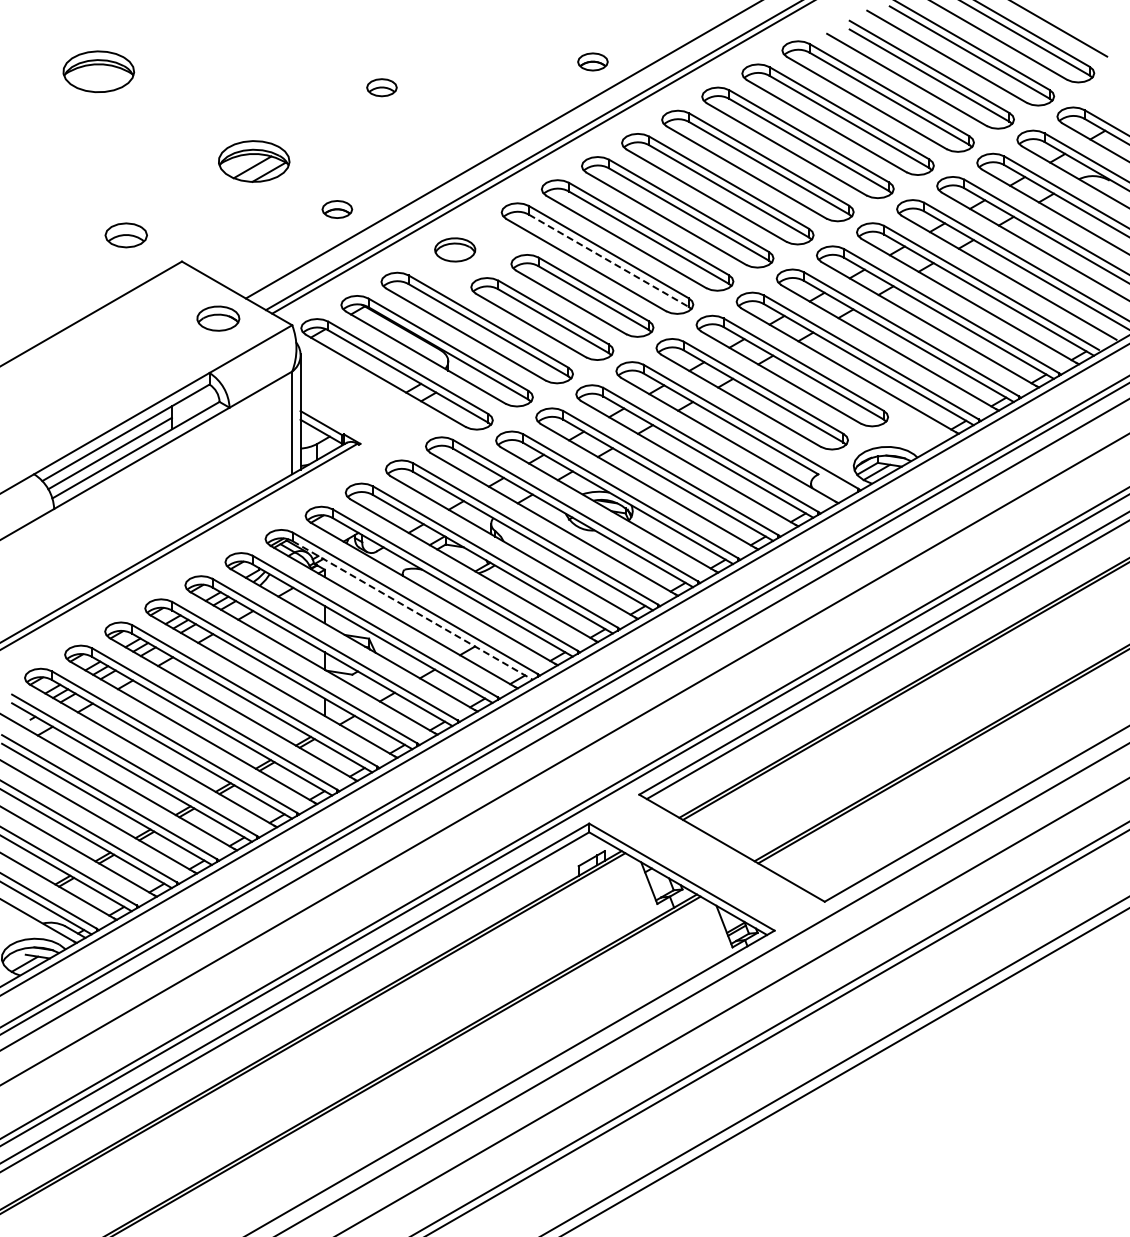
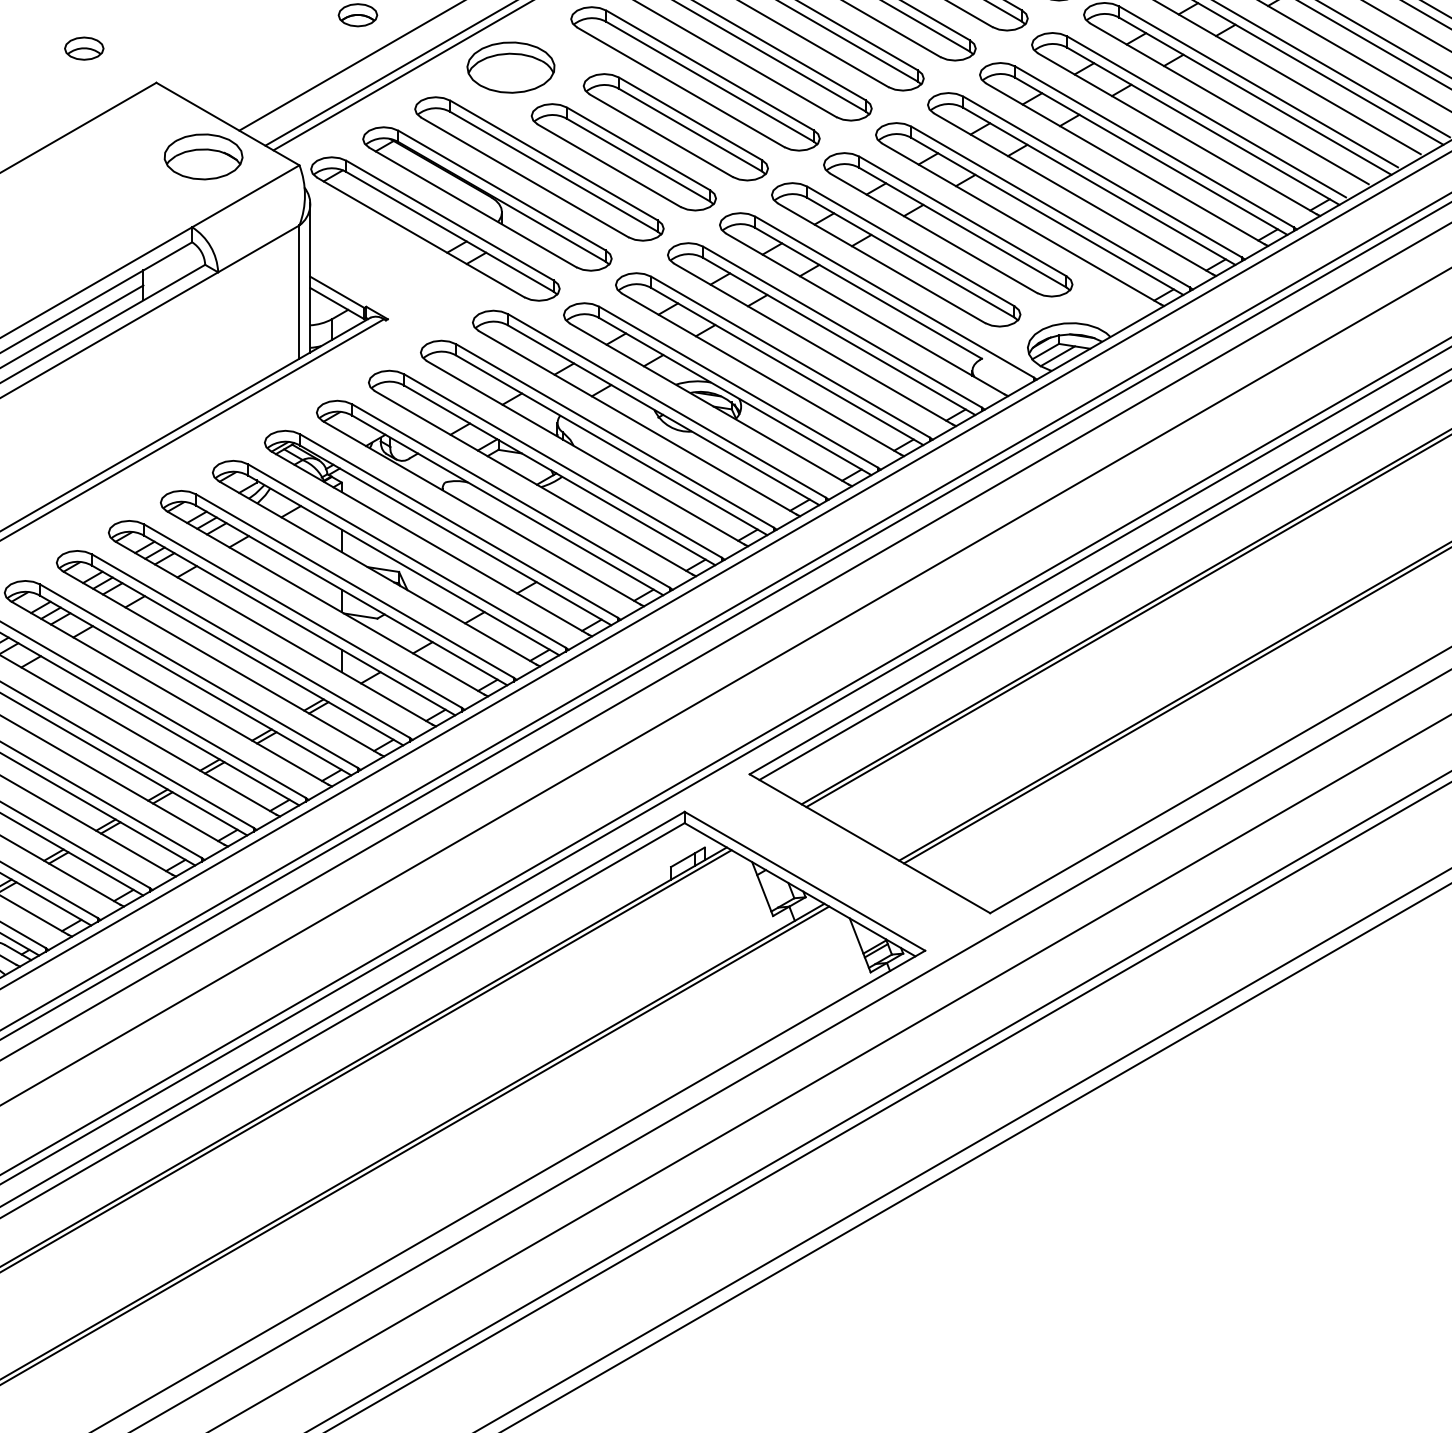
part: (126, 234) -> (84, 47), size x0.71
part: (454, 249) -> (509, 67), size x1.67
line: (609, 261) -> (711, 82), dashed -> solid
part: (218, 318) -> (203, 156), size x1.43
line: (412, 610) -> (455, 535), dashed -> solid

